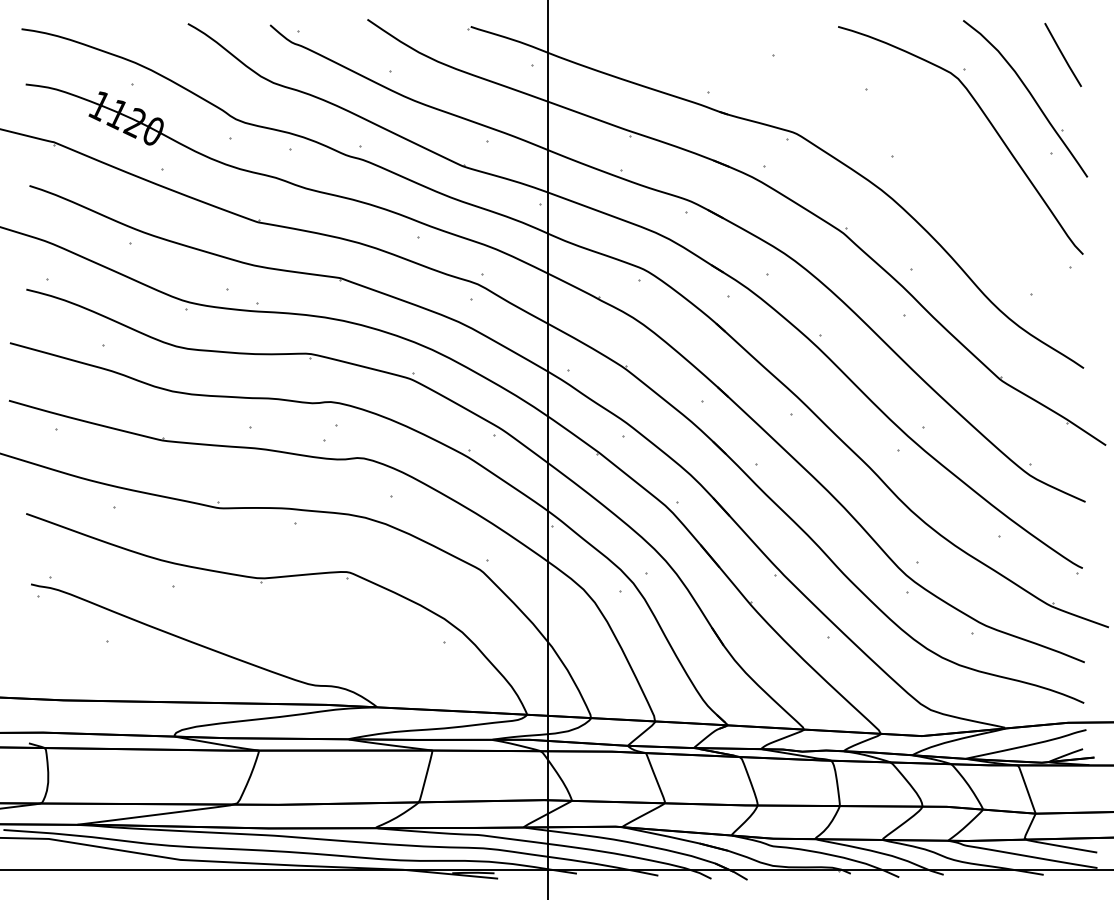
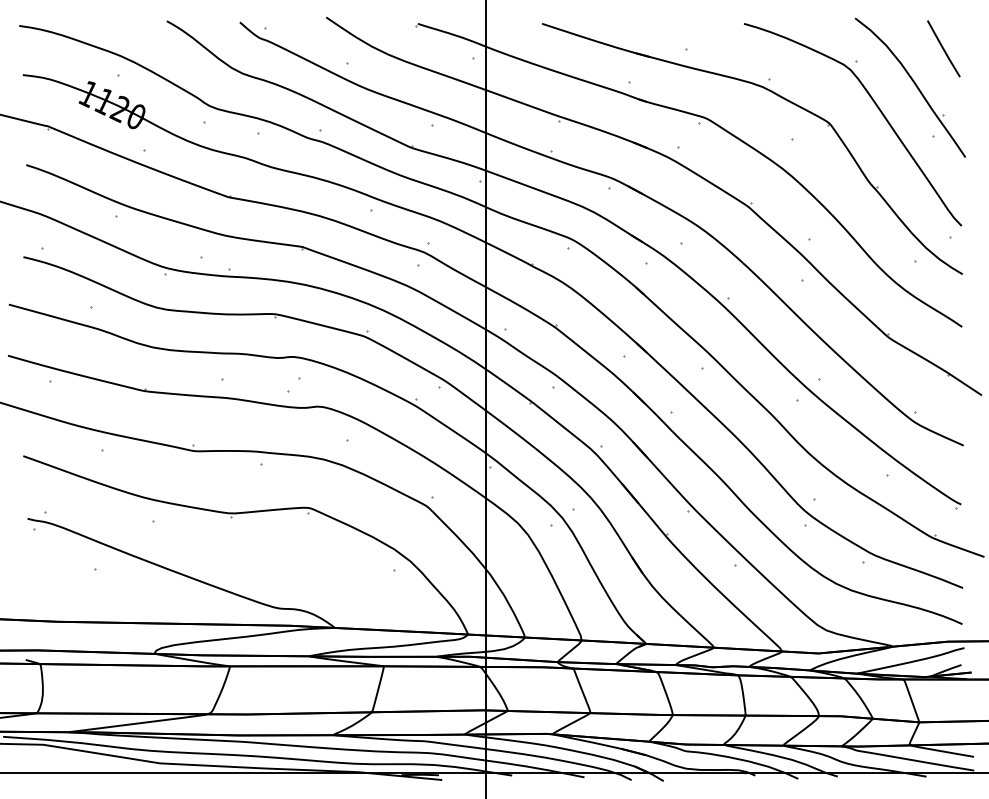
part: (880, 110) -> (781, 98), added

